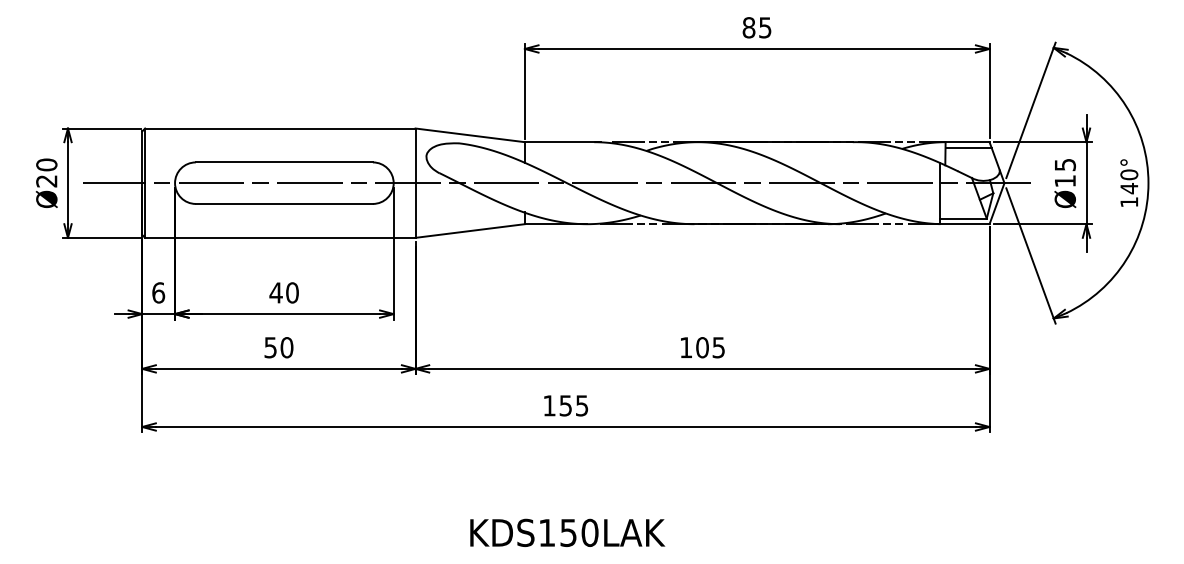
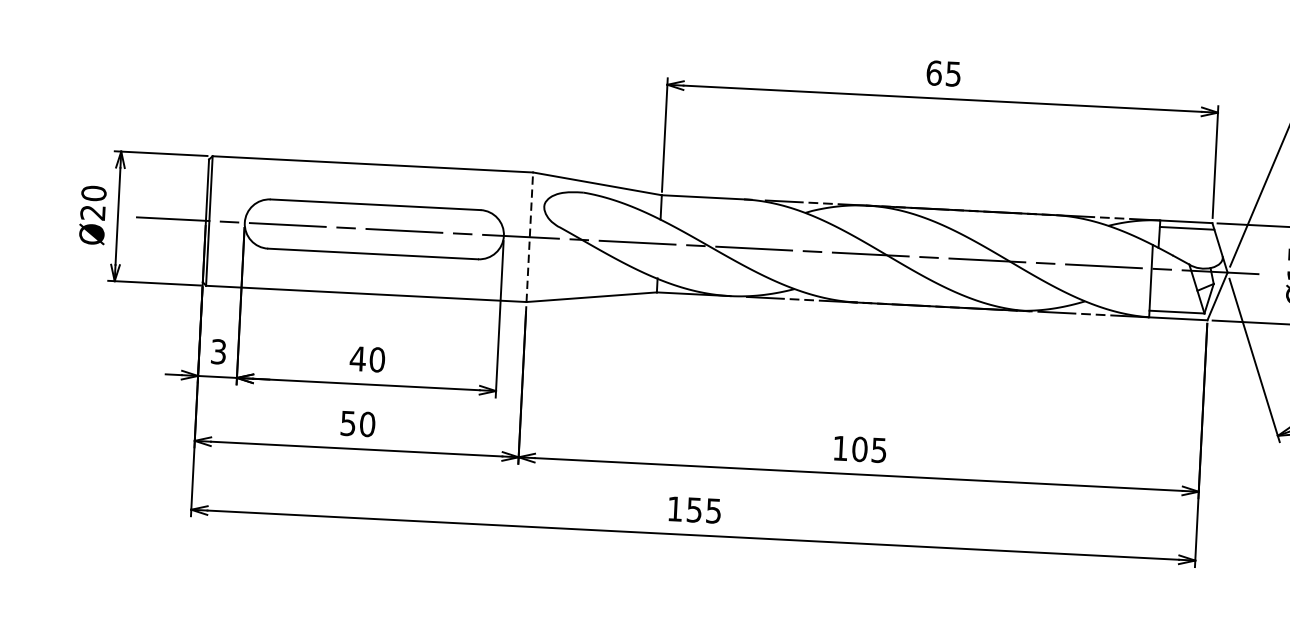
text: (748, 27) -> (933, 72), 85 -> 65
line: (415, 183) -> (529, 237), solid -> dashed
text: (158, 292) -> (218, 351), 6 -> 3

